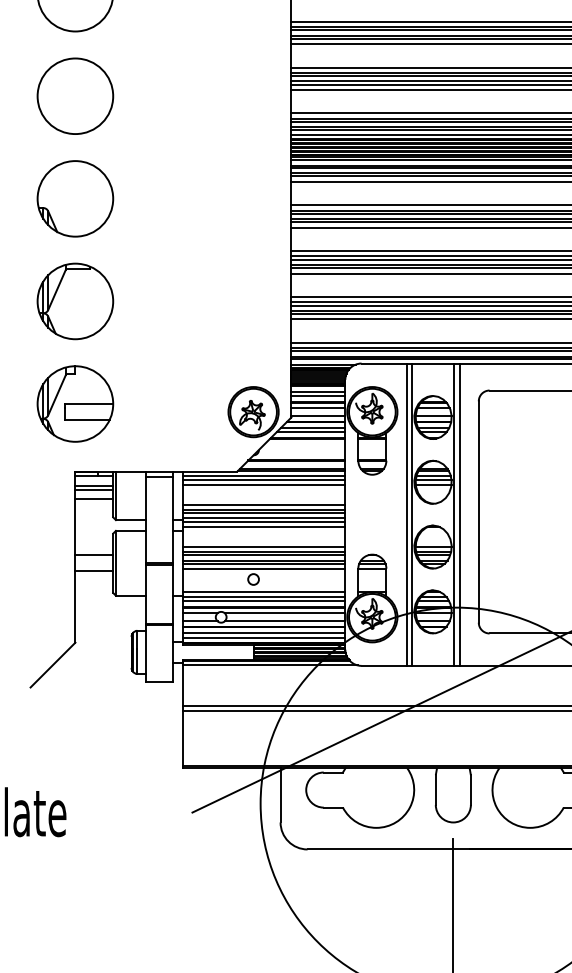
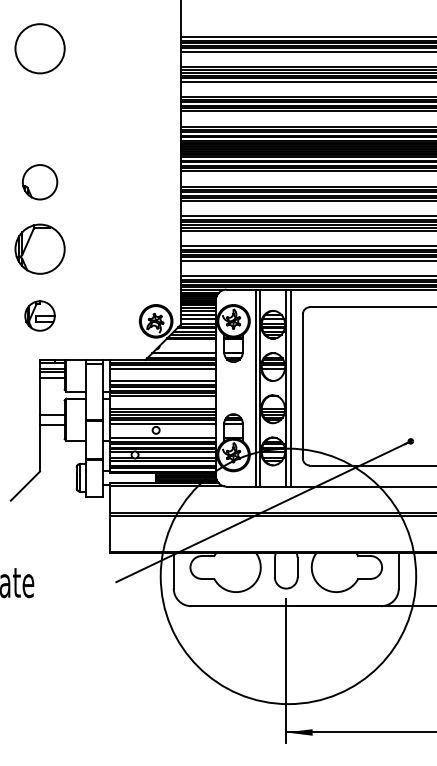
circle: (74, 96) -> (39, 115), removed
part: (74, 197) -> (39, 181), size x0.7
part: (74, 403) -> (39, 315), size x0.6

